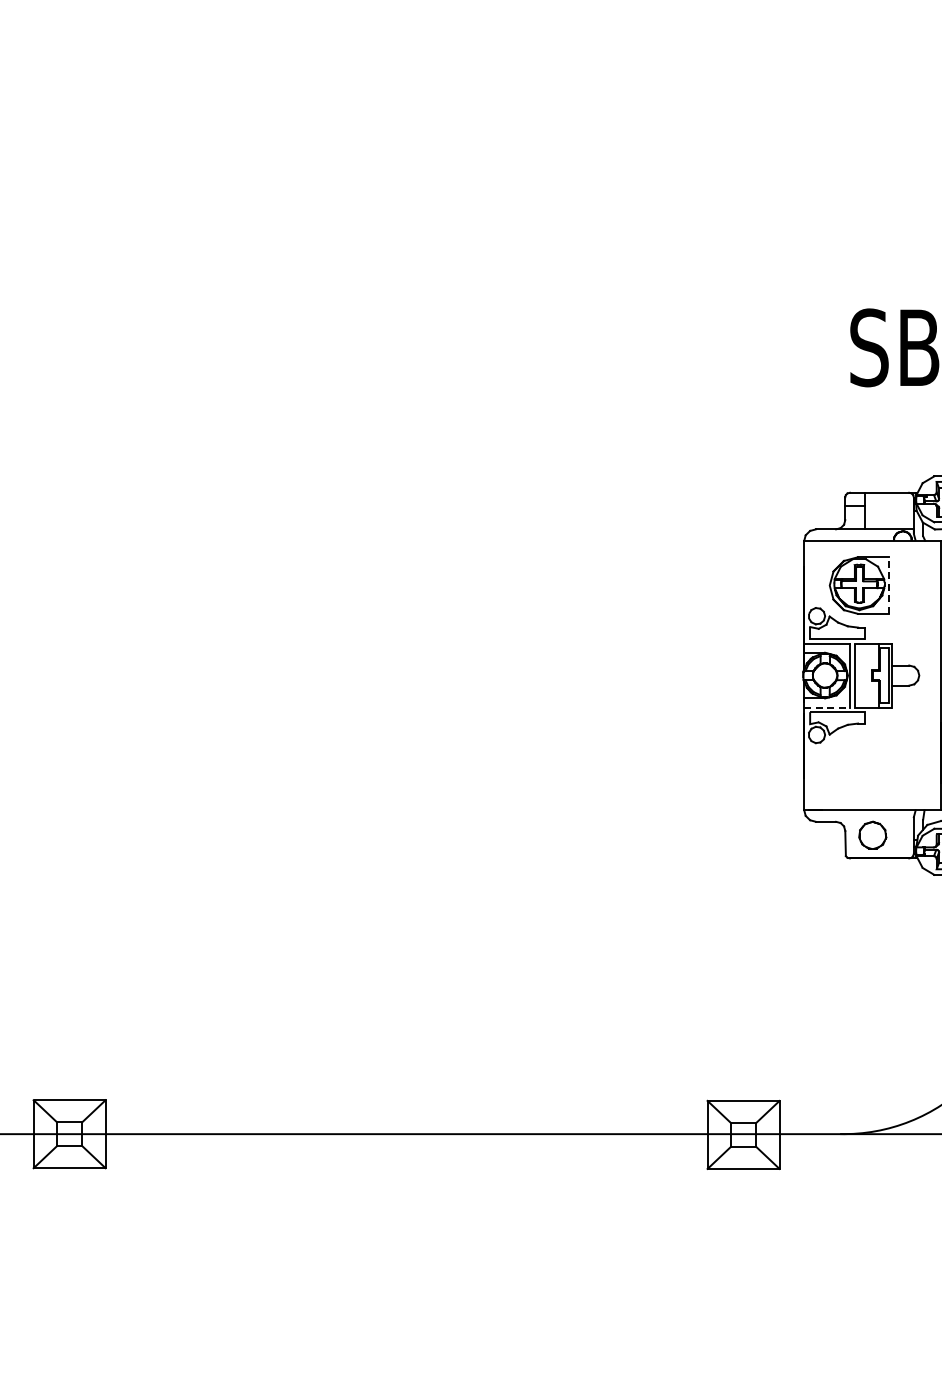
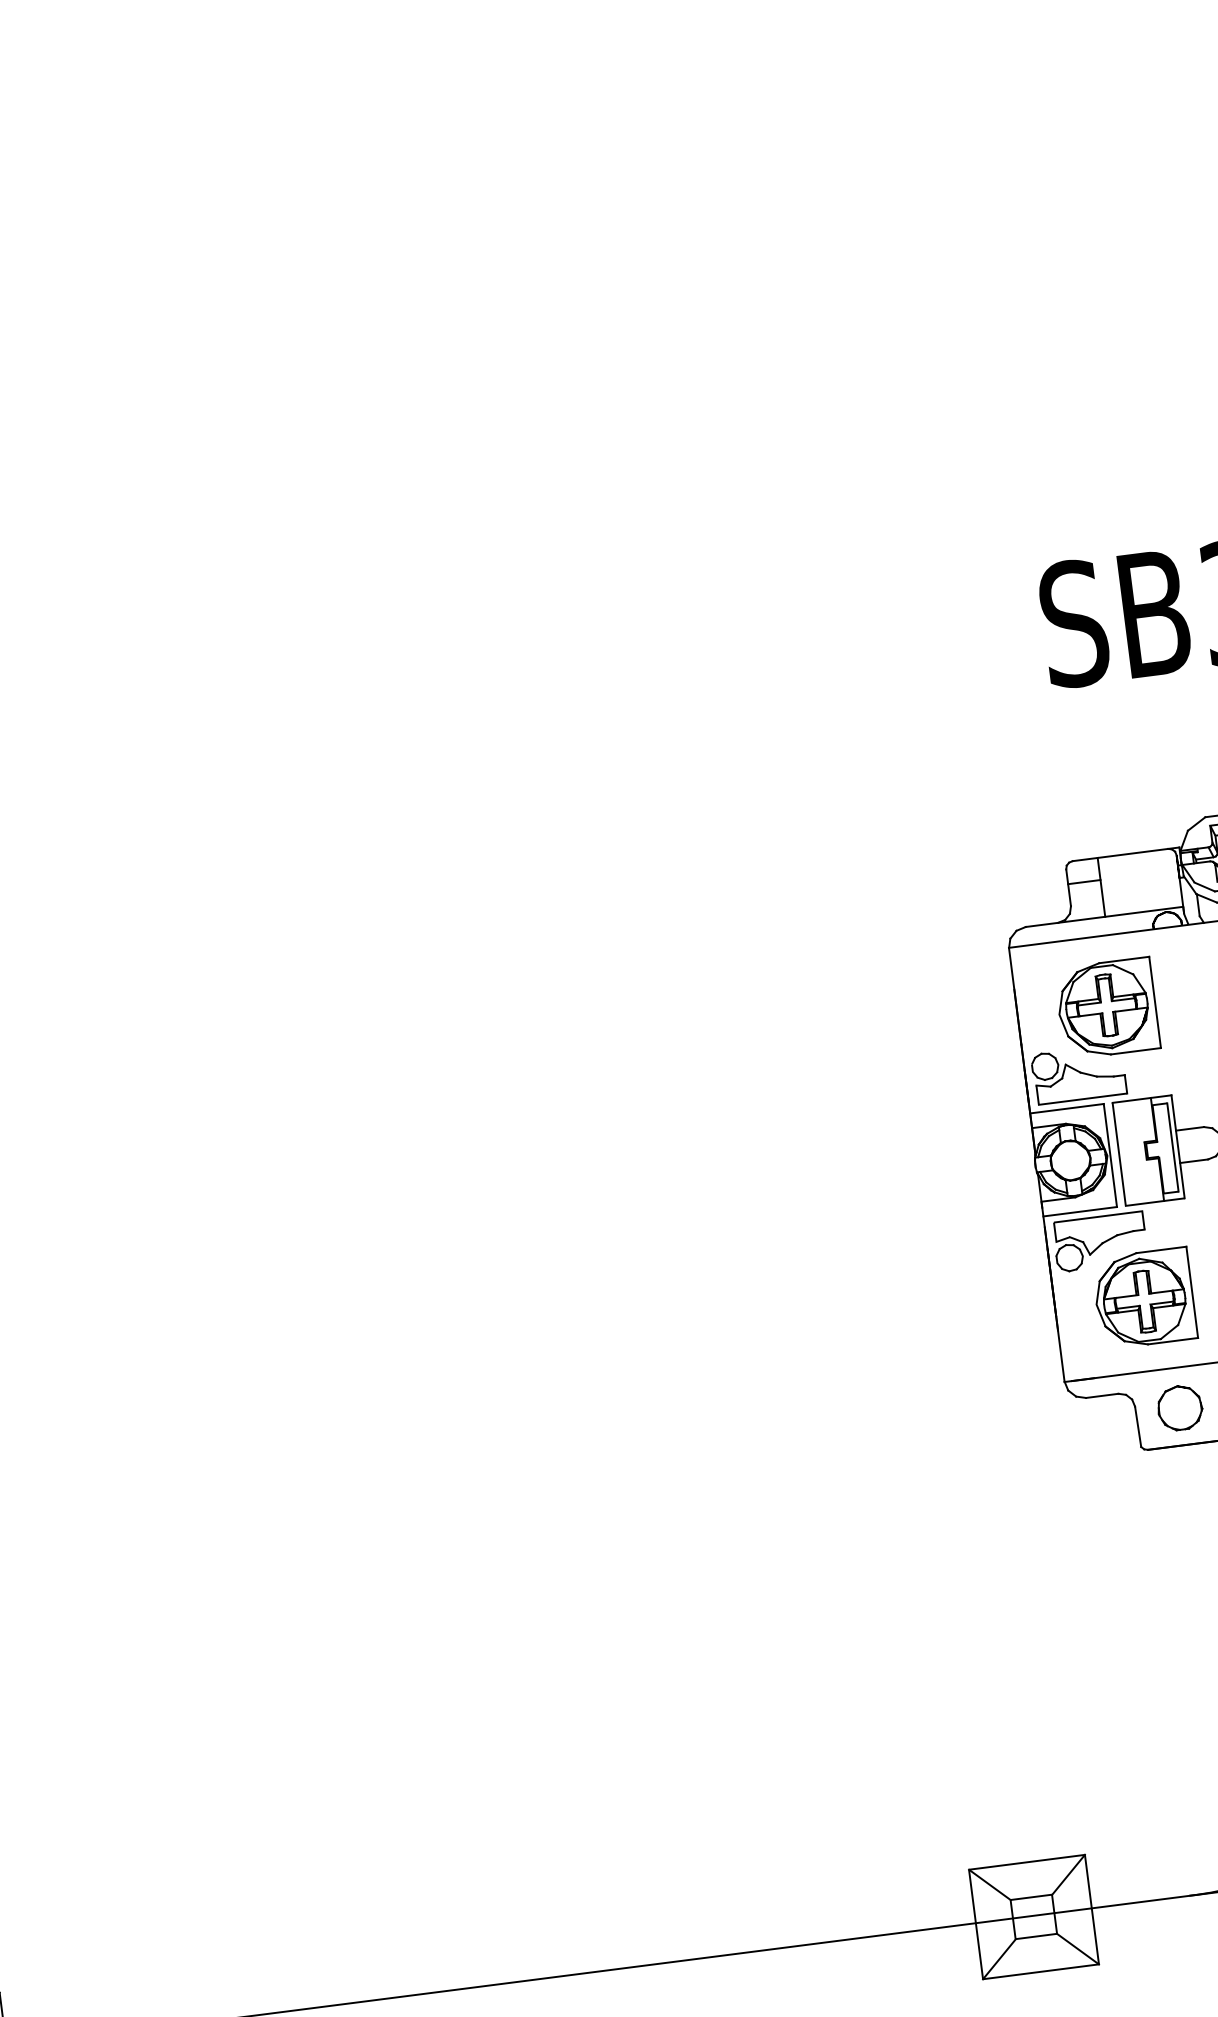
line: (889, 585) -> (1155, 1002), dashed -> solid
line: (827, 707) -> (1080, 1211), dashed -> solid
part: (858, 765) -> (1142, 1298), added

